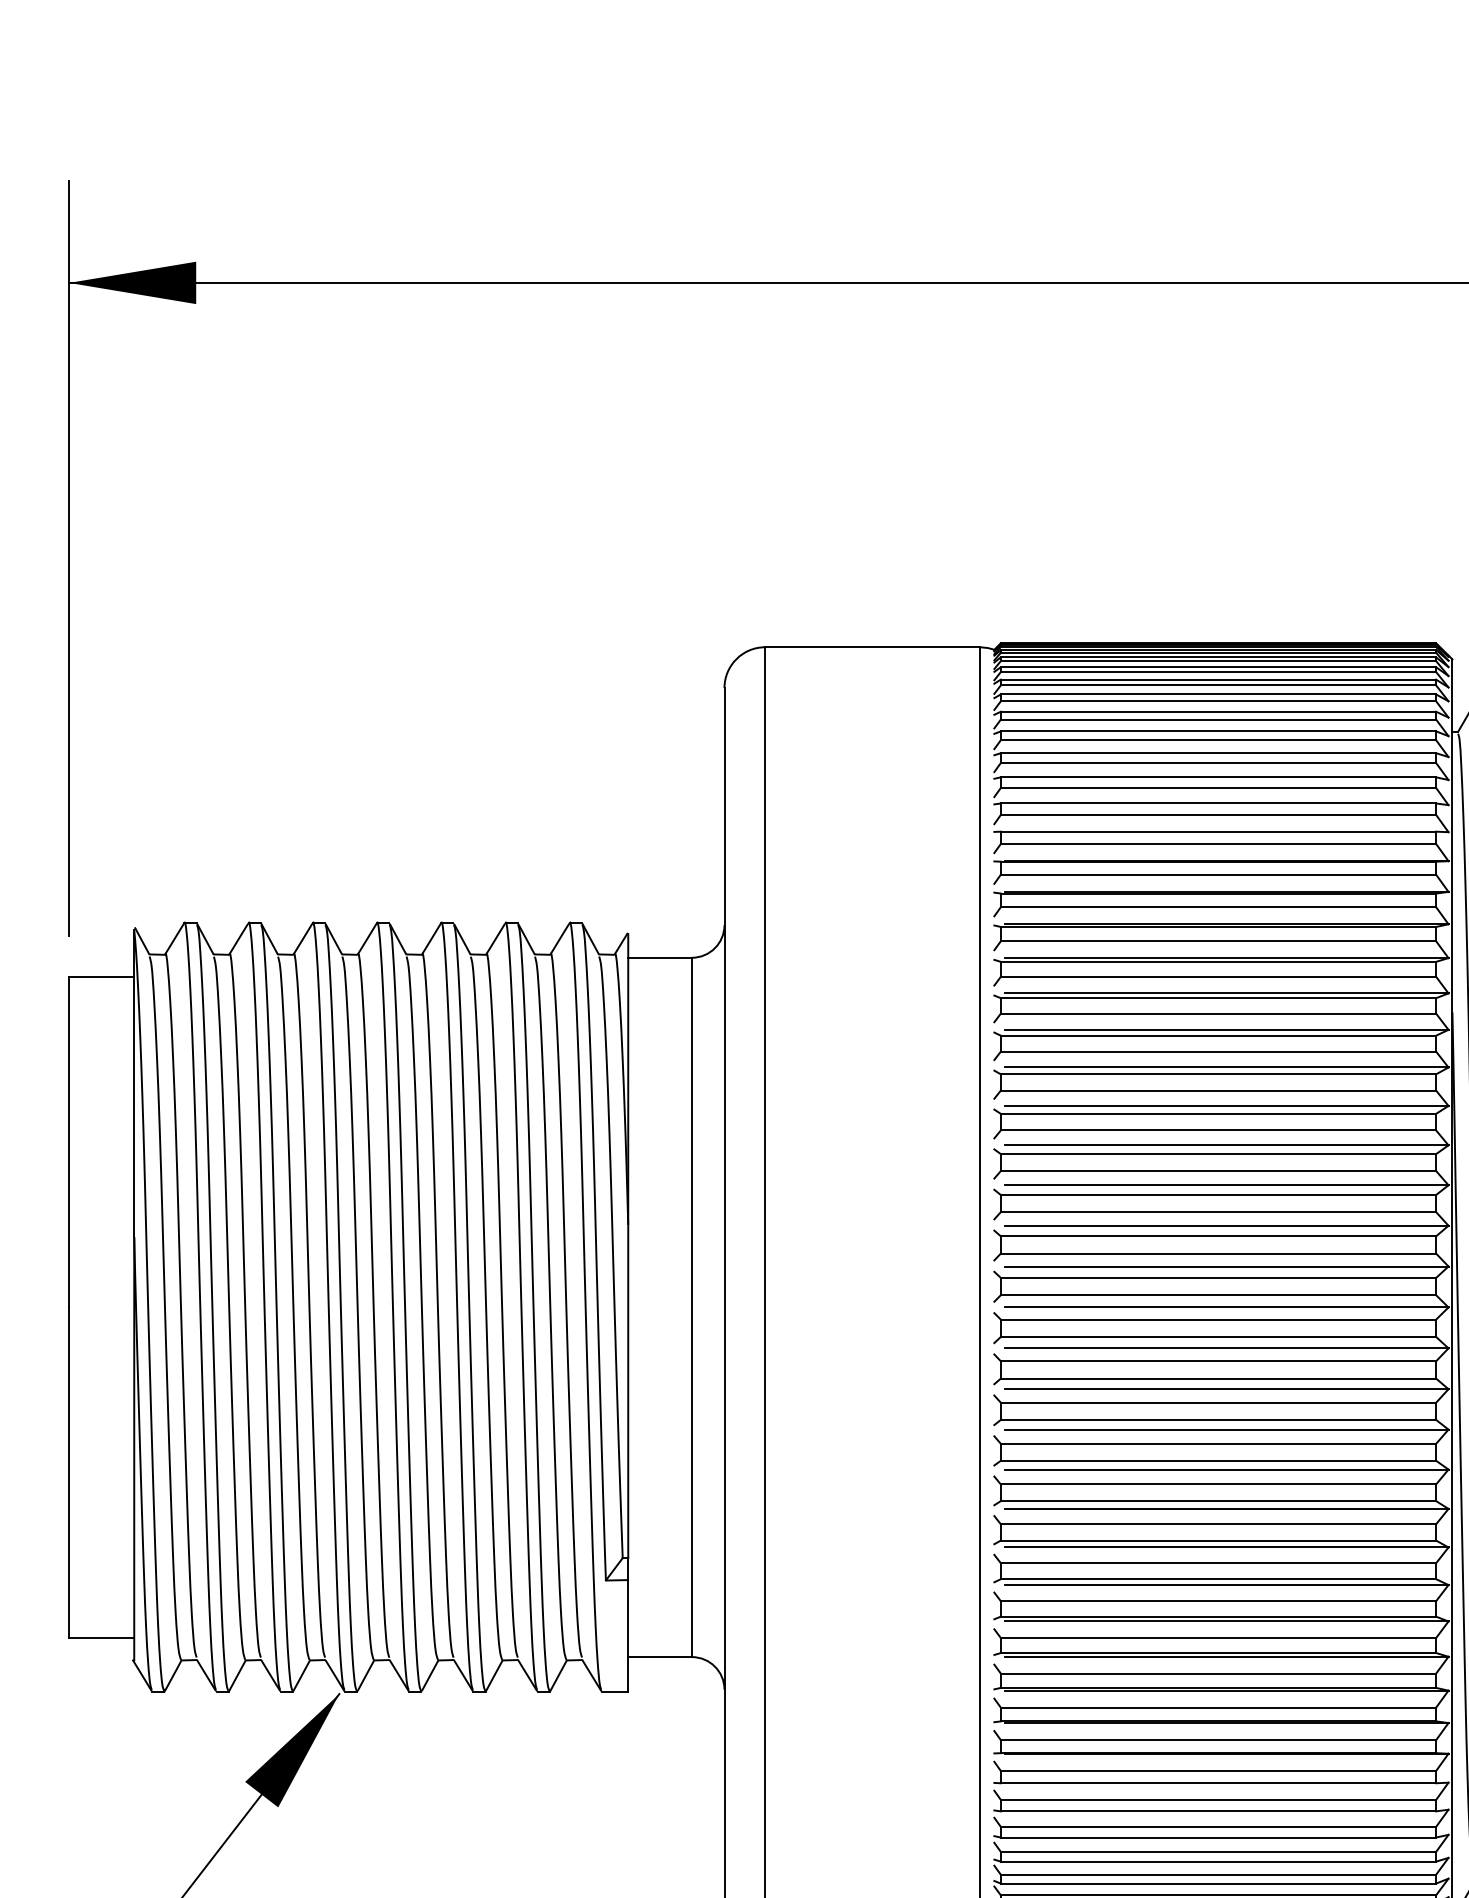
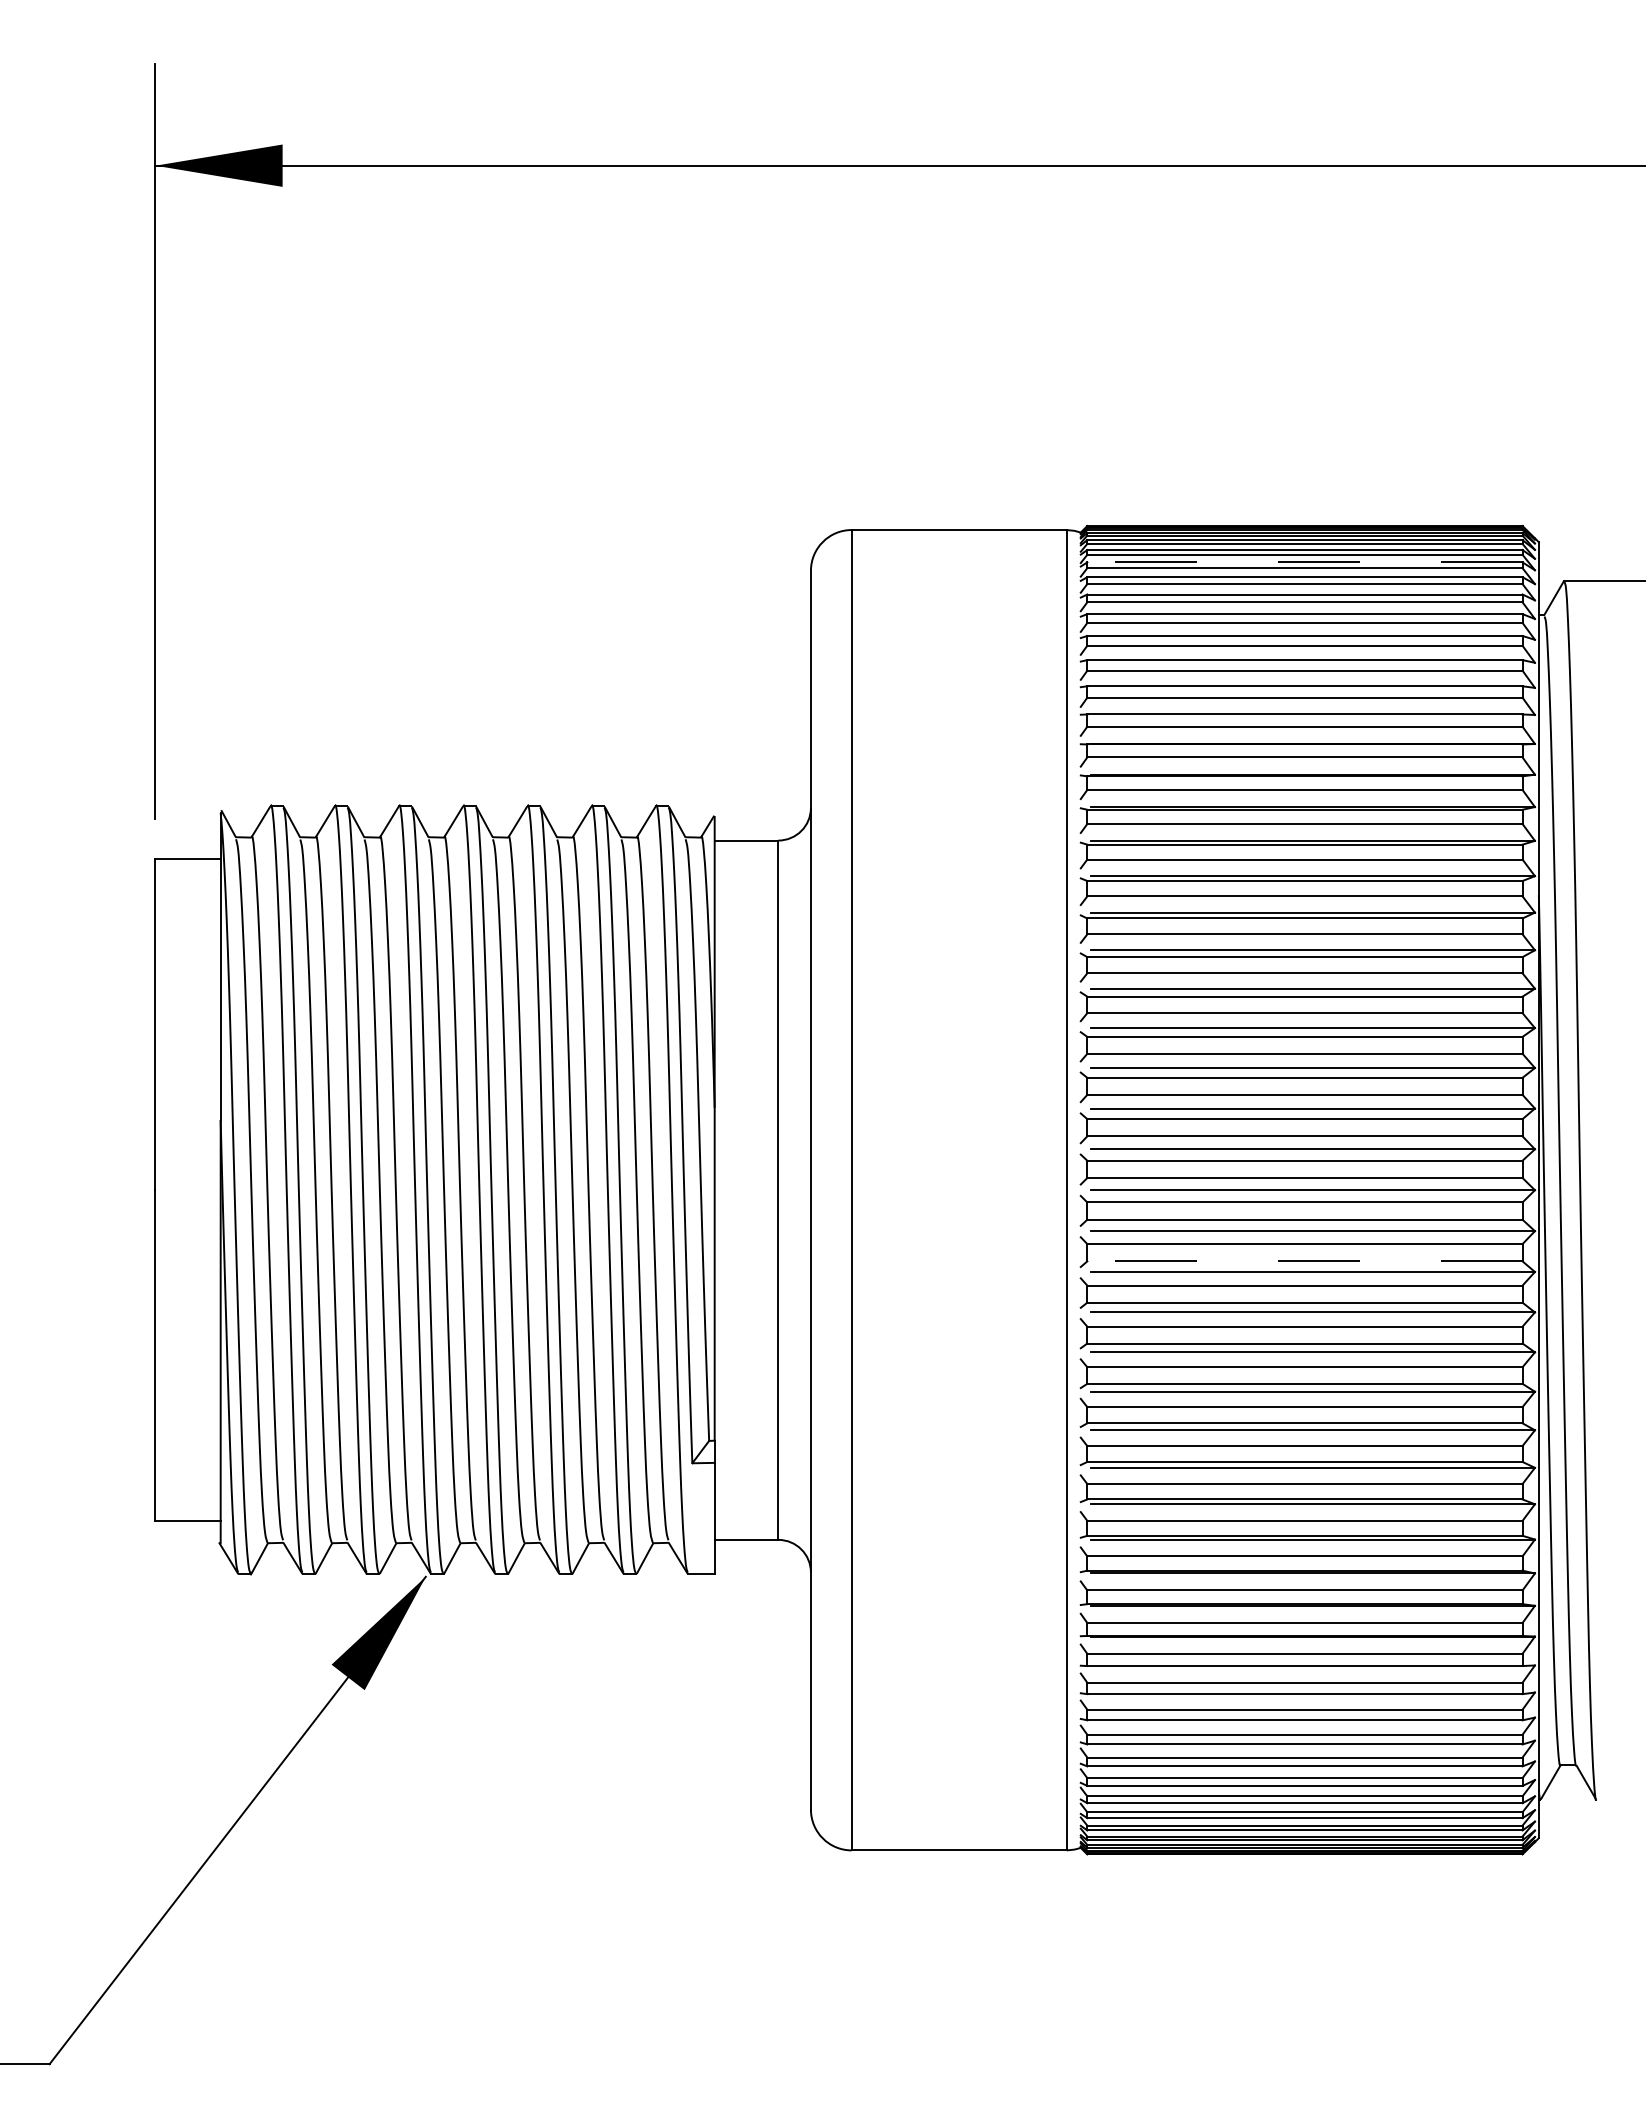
line: (1218, 679) -> (1304, 562), solid -> dashed
line: (1218, 1378) -> (1304, 1261), solid -> dashed

